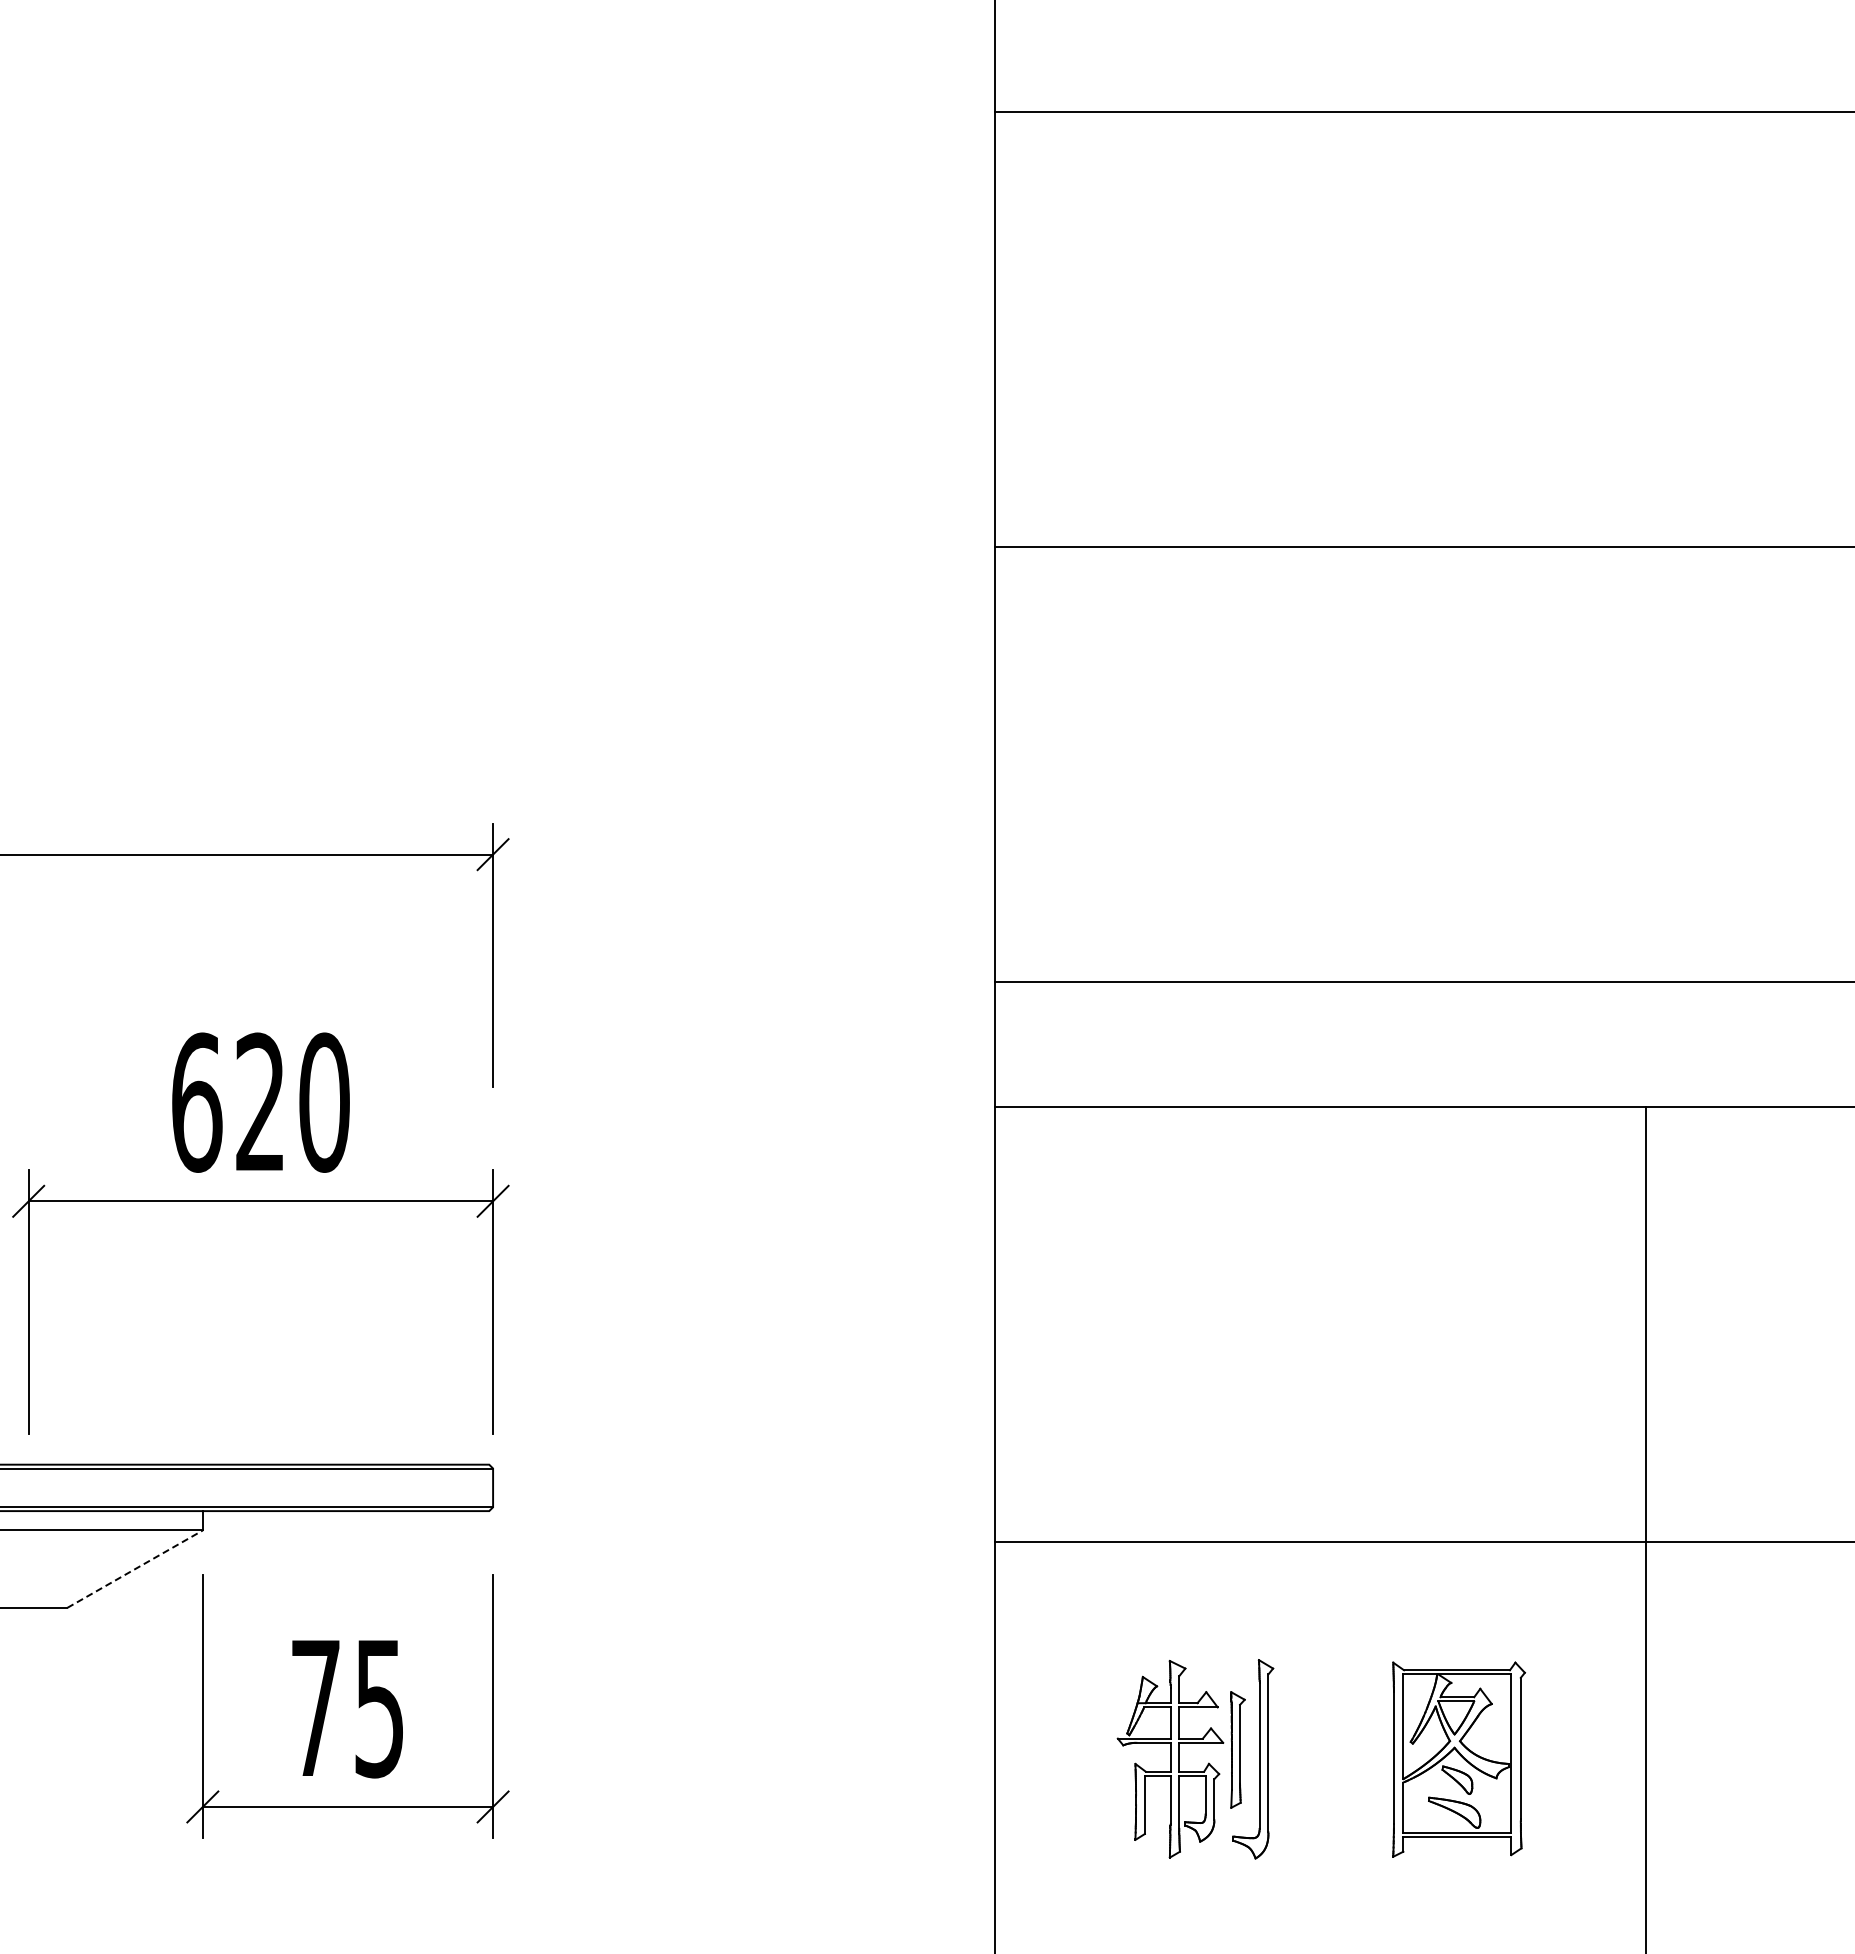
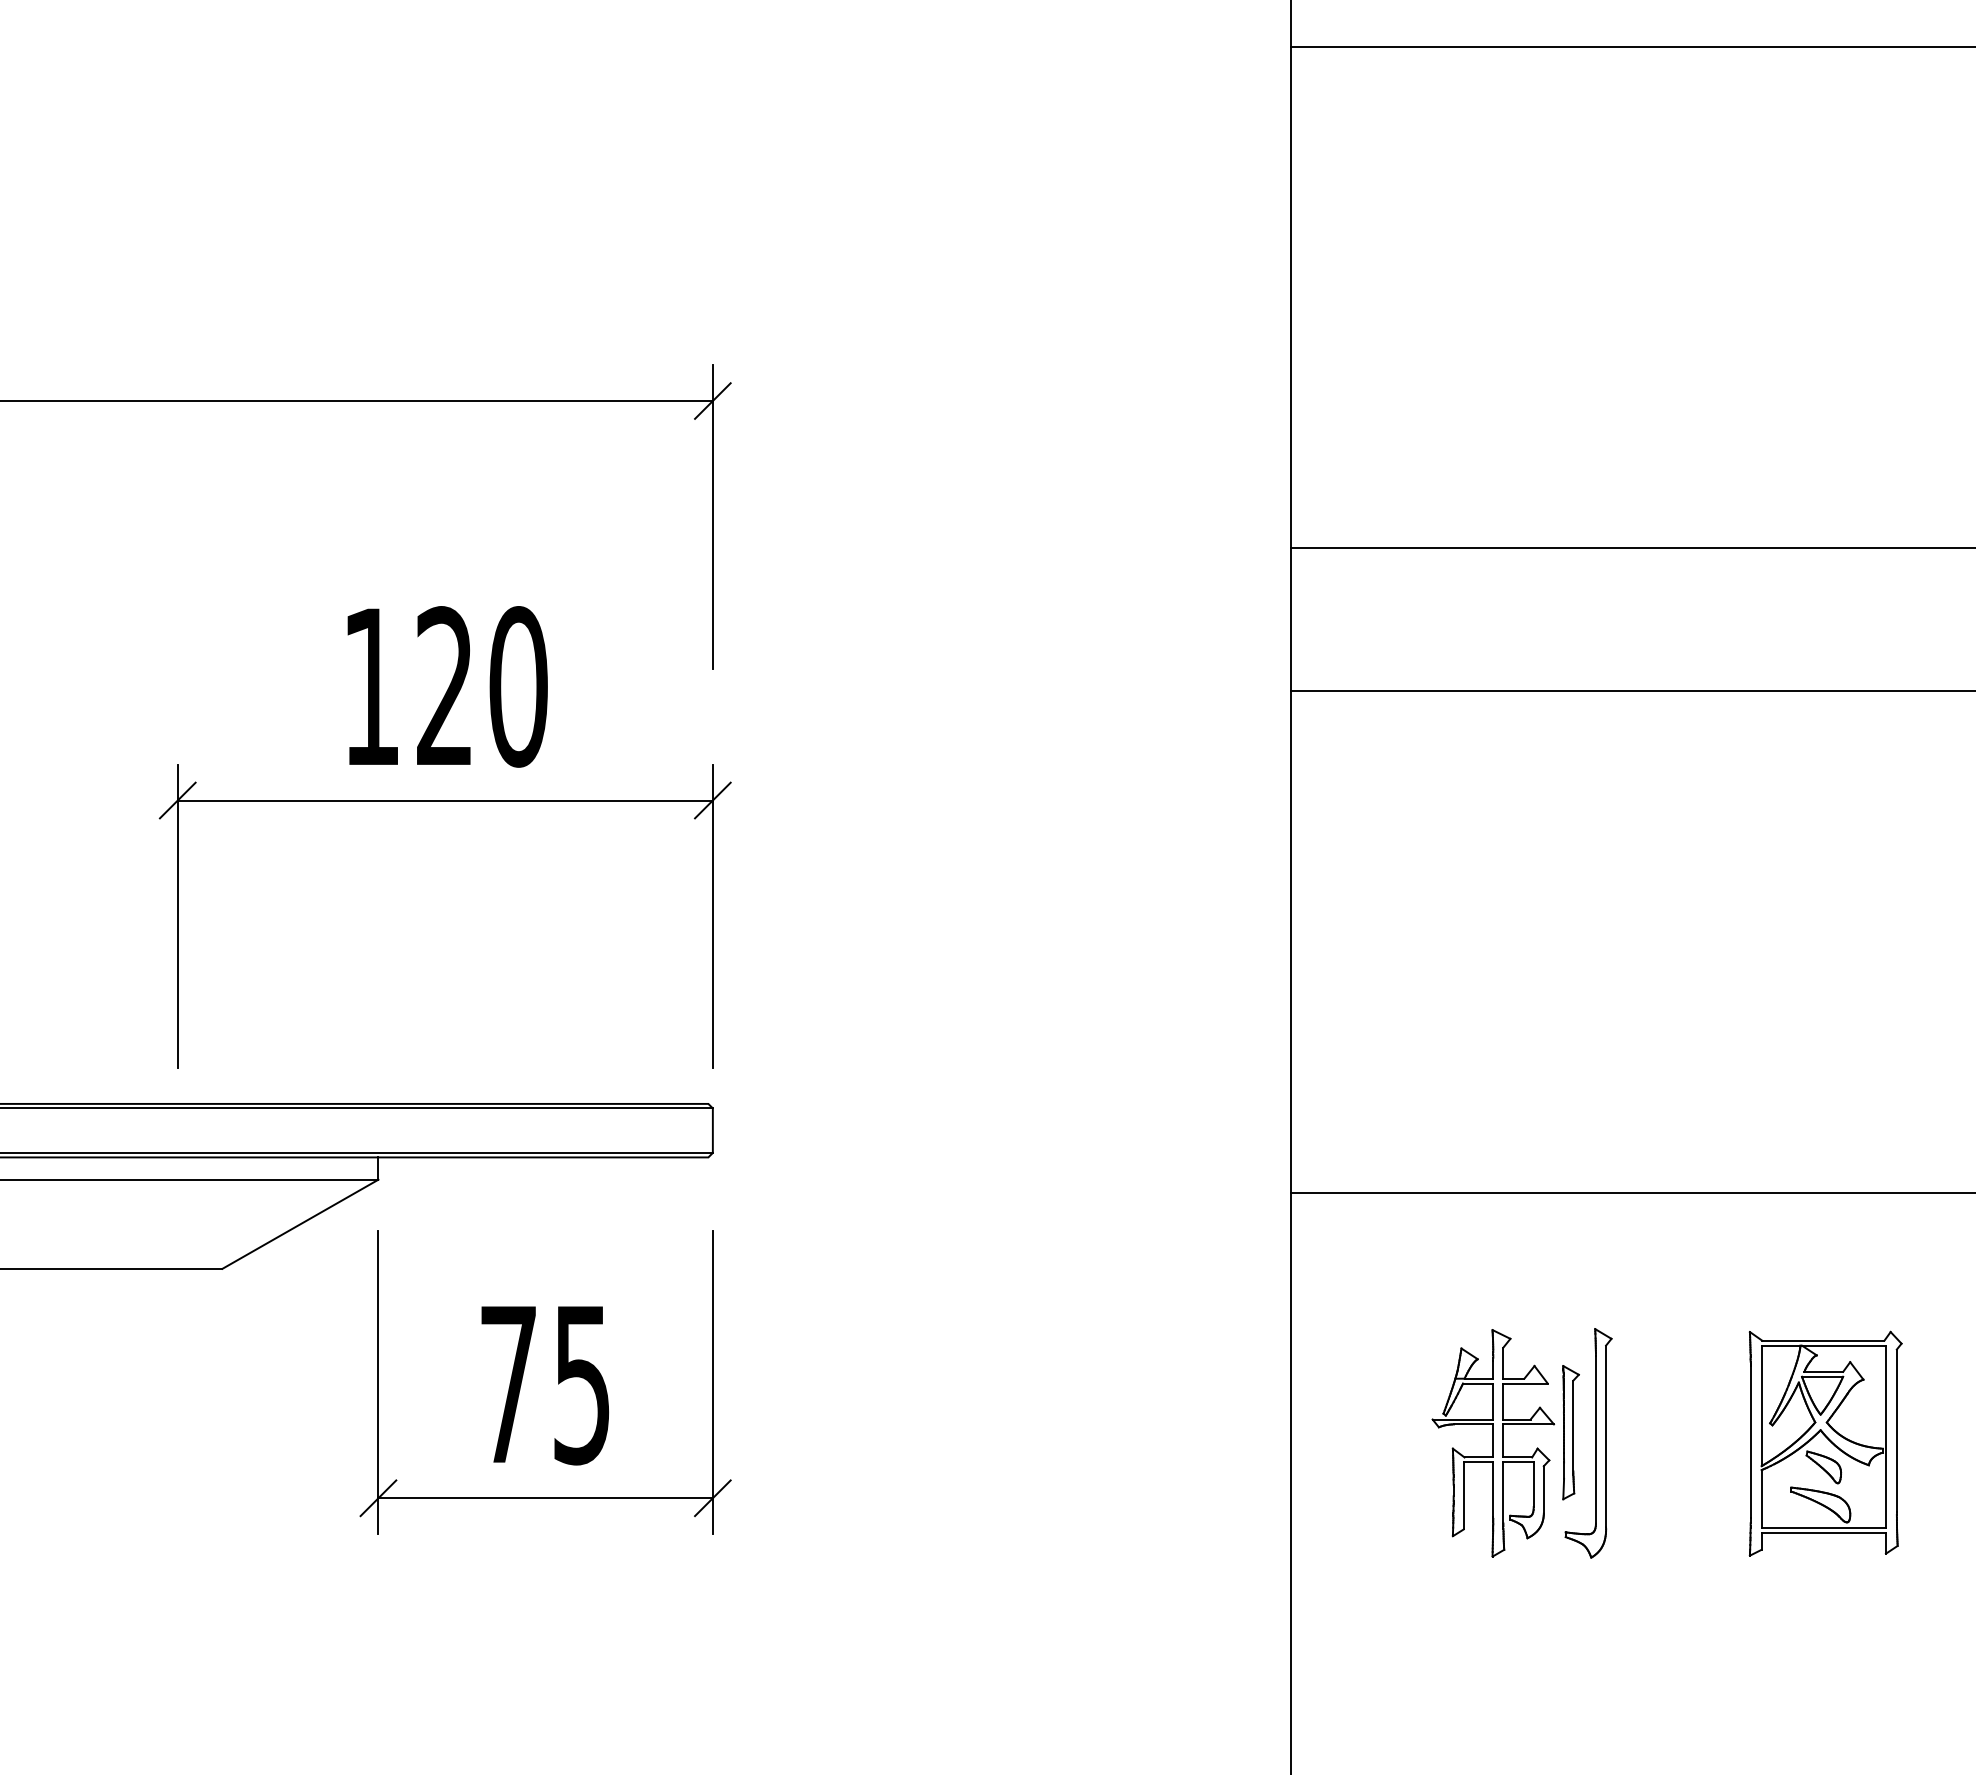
text: (197, 1102) -> (372, 686), 620 -> 120
line: (135, 1568) -> (300, 1223), dashed -> solid

